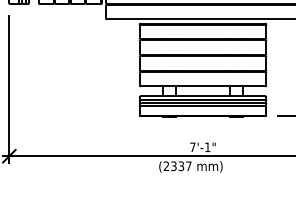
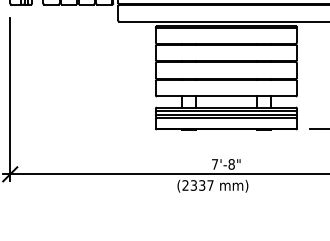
text: (207, 147) -> (231, 164), 7'-1" -> 7'-8"

